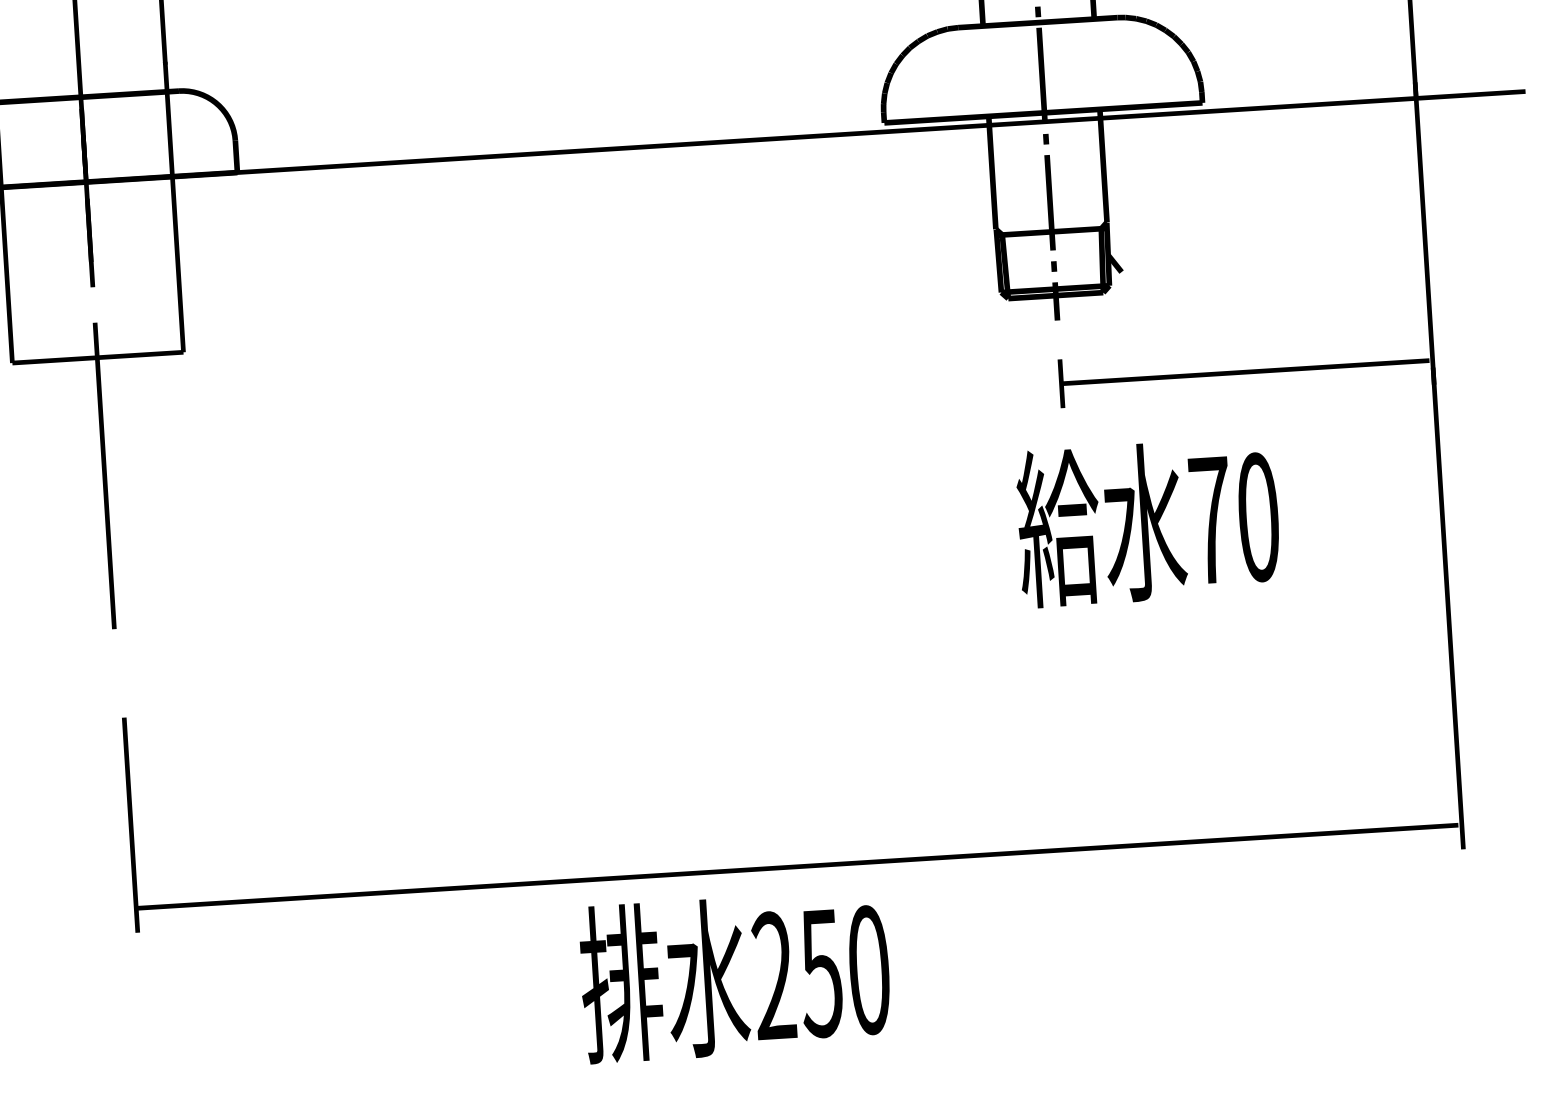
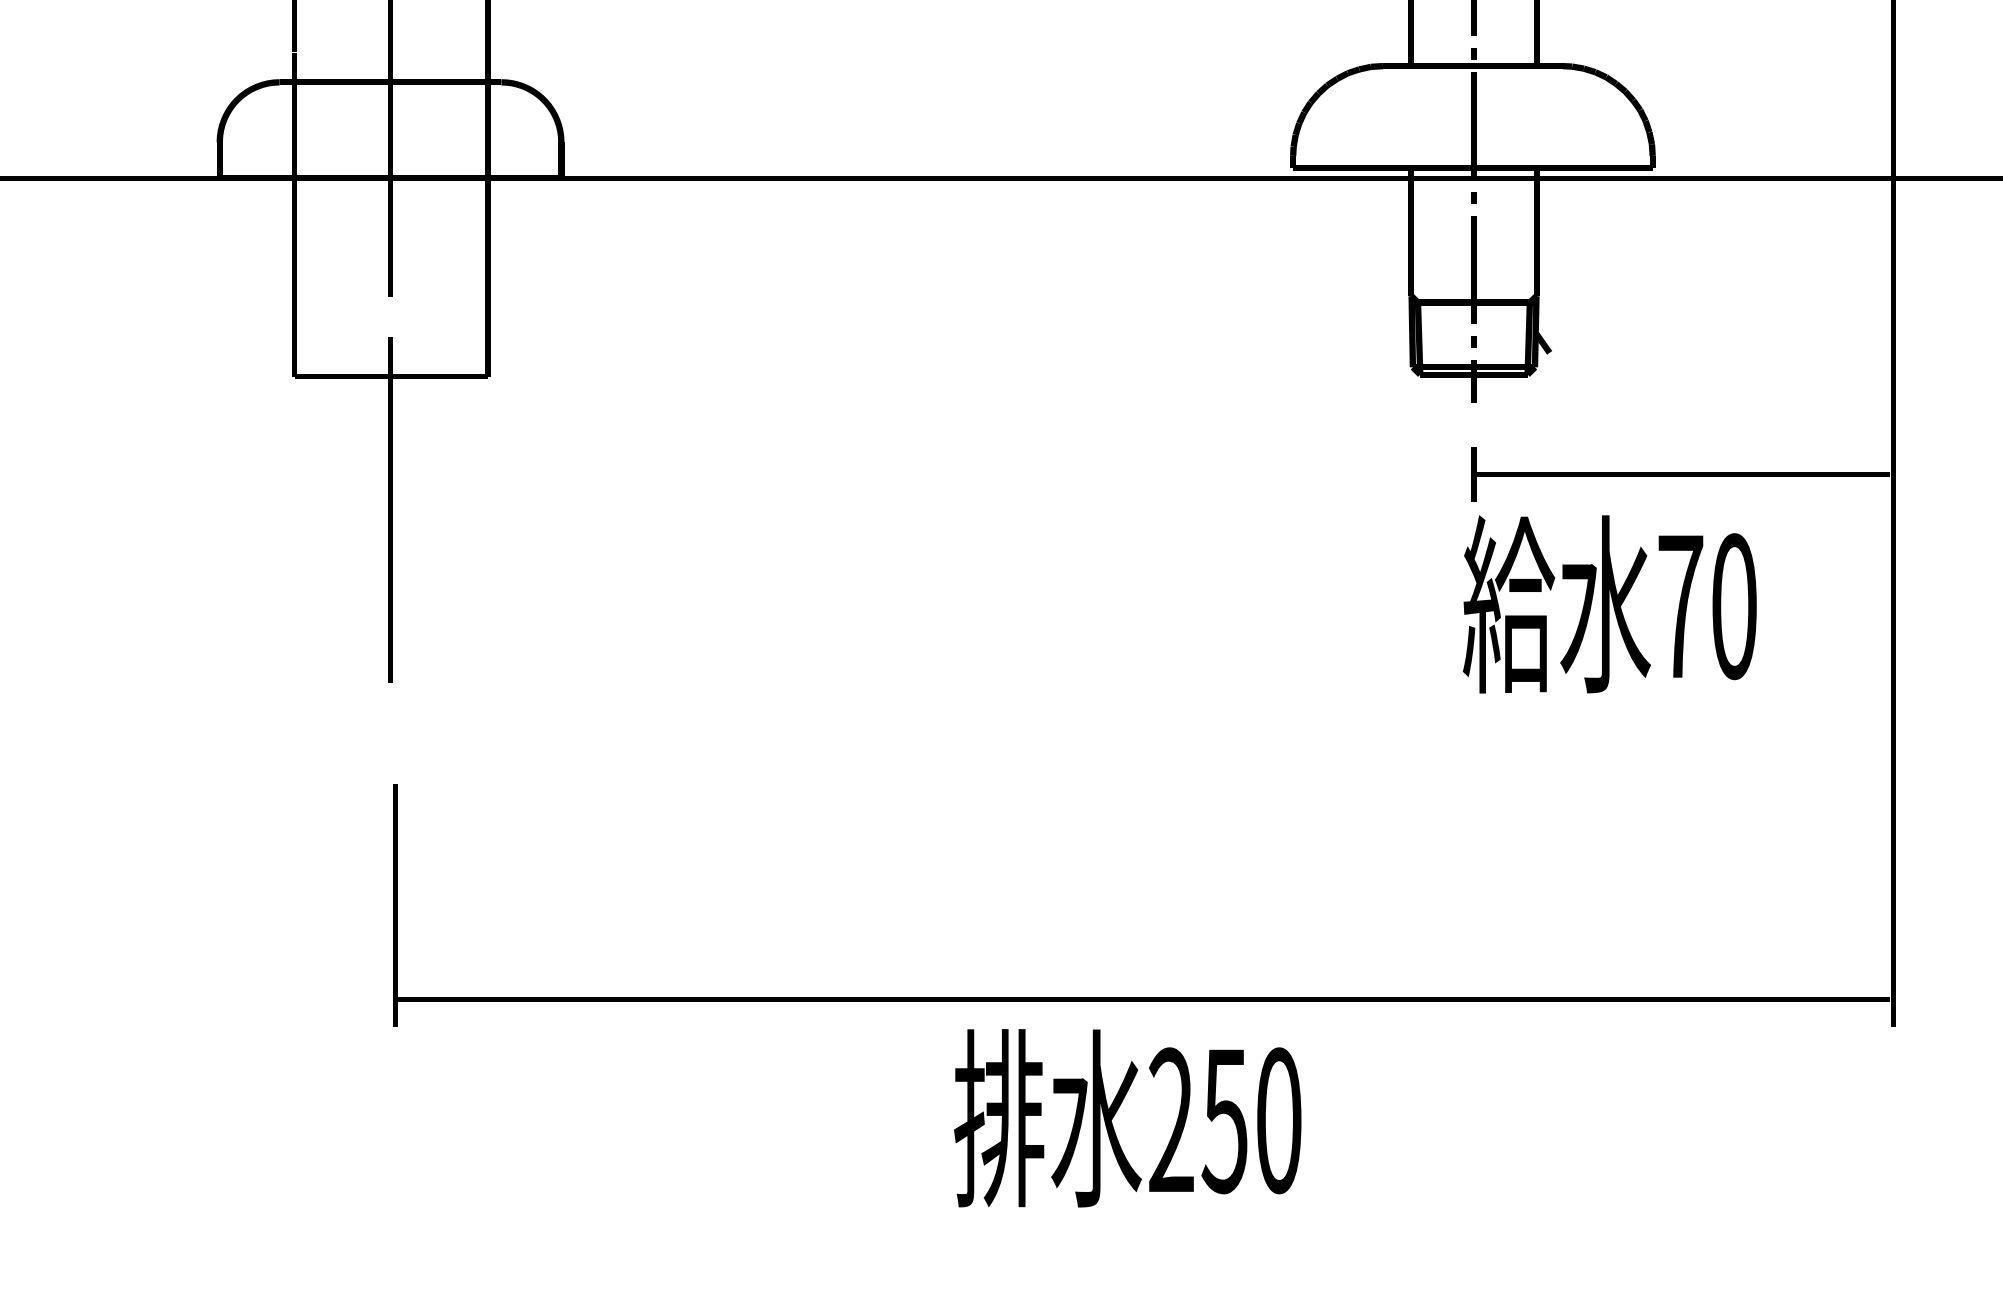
text: (1147, 522) -> (1609, 604), moved
text: (734, 976) -> (1127, 1118), moved

